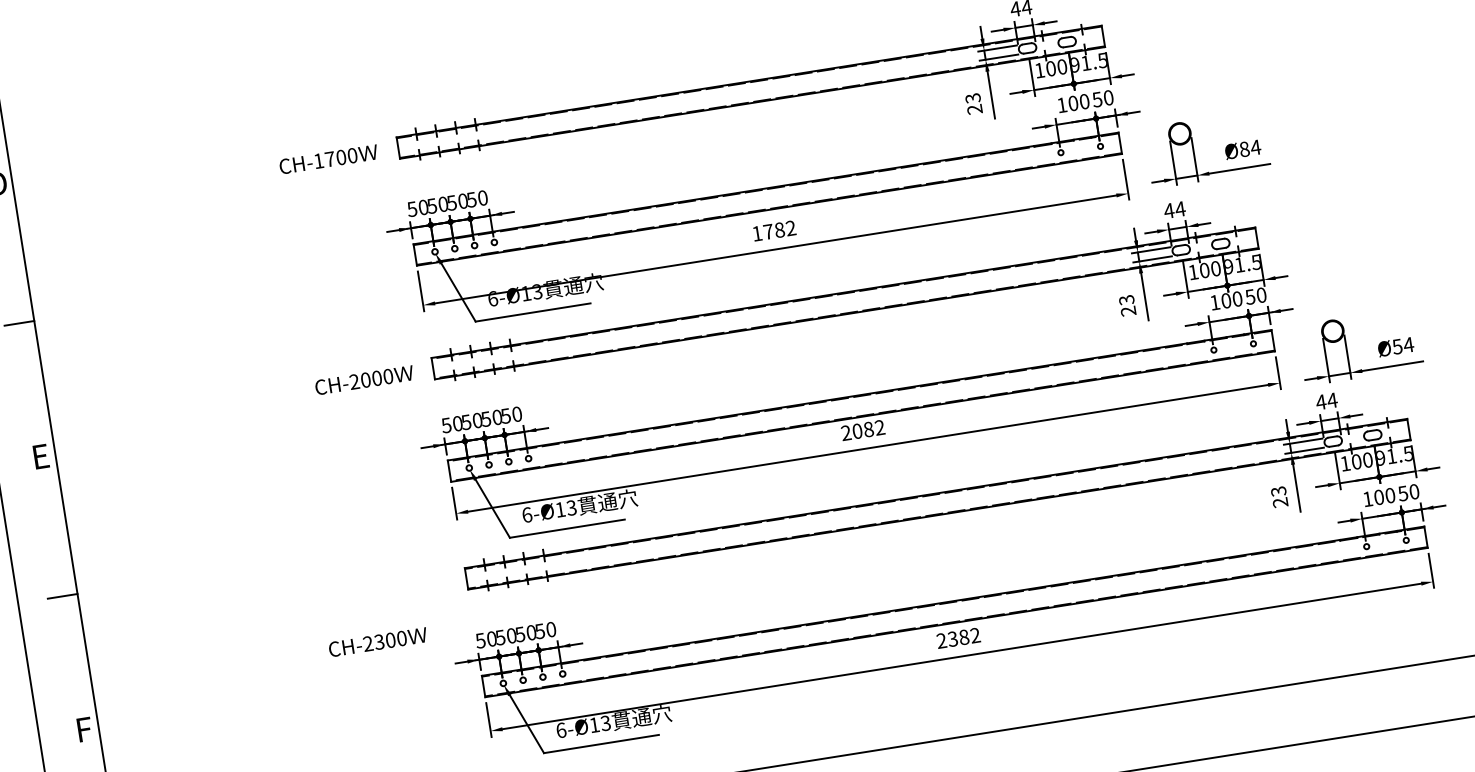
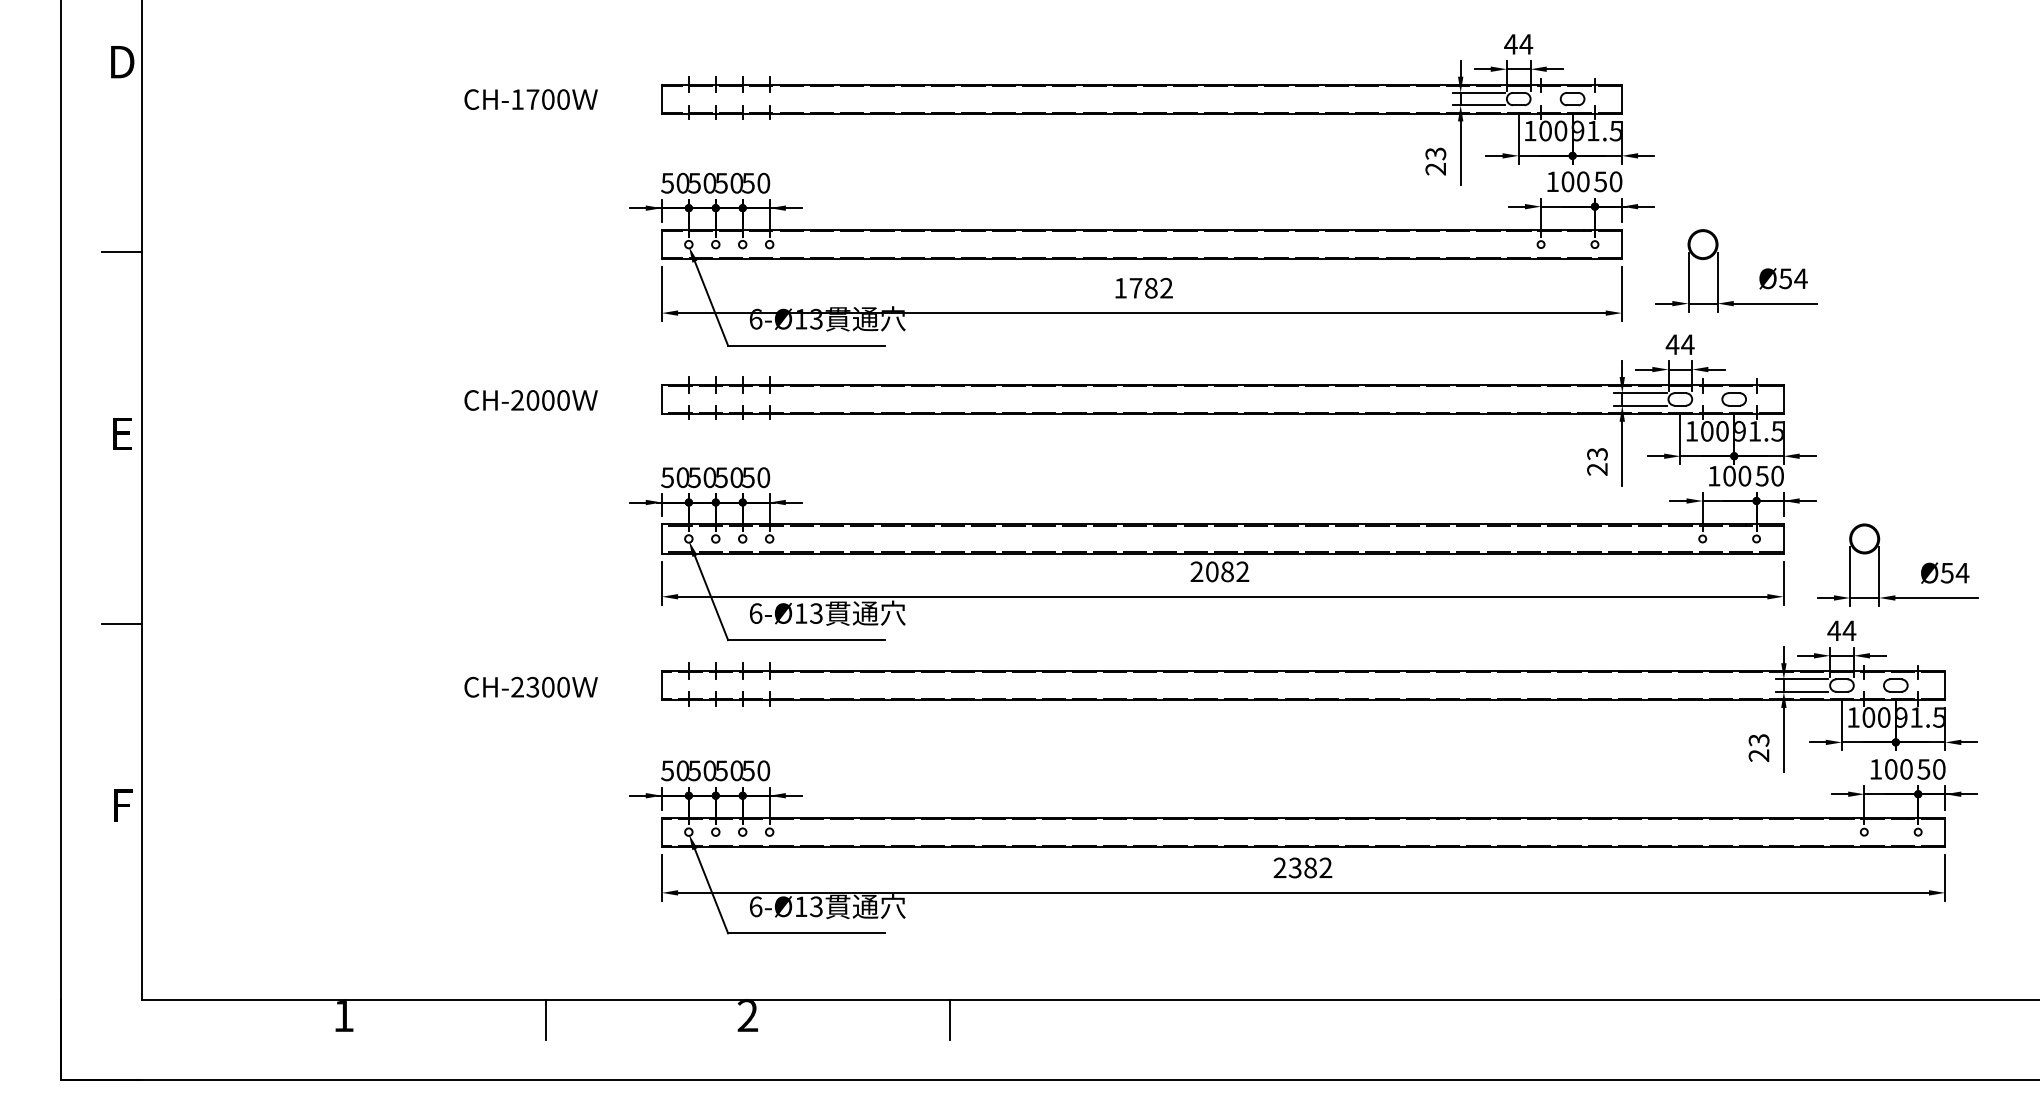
text: (1244, 149) -> (1785, 278), Ø84 -> Ø54
text: (328, 159) -> (530, 99), moved
text: (364, 380) -> (530, 400), moved
text: (377, 641) -> (530, 686), moved

